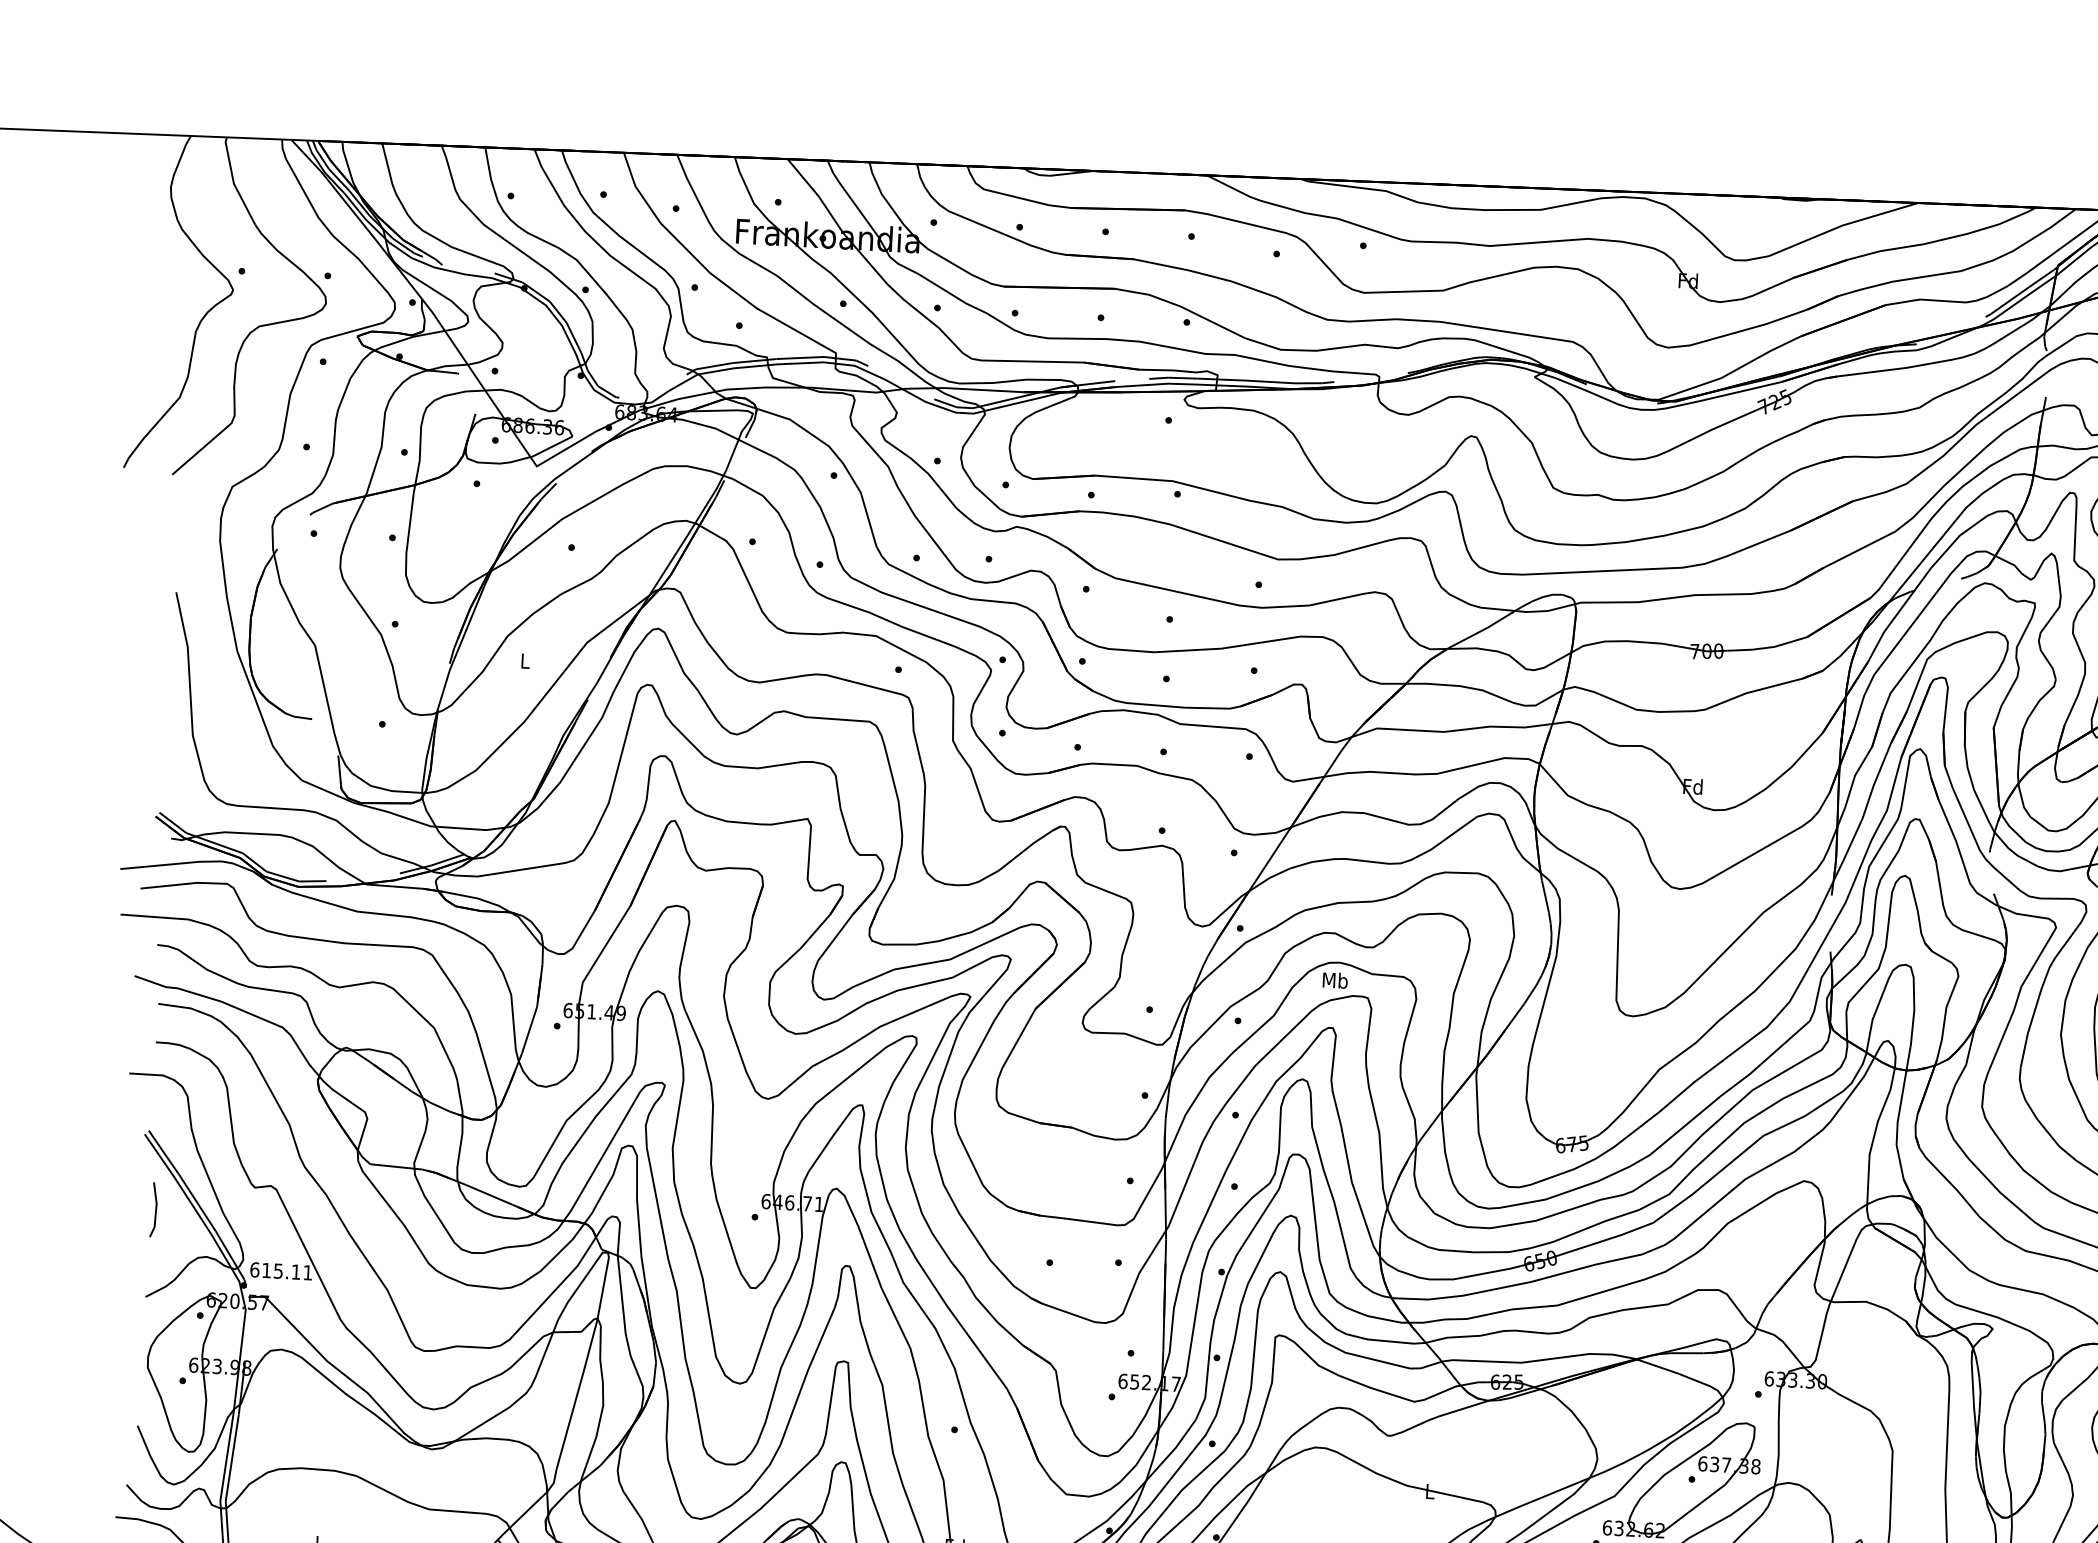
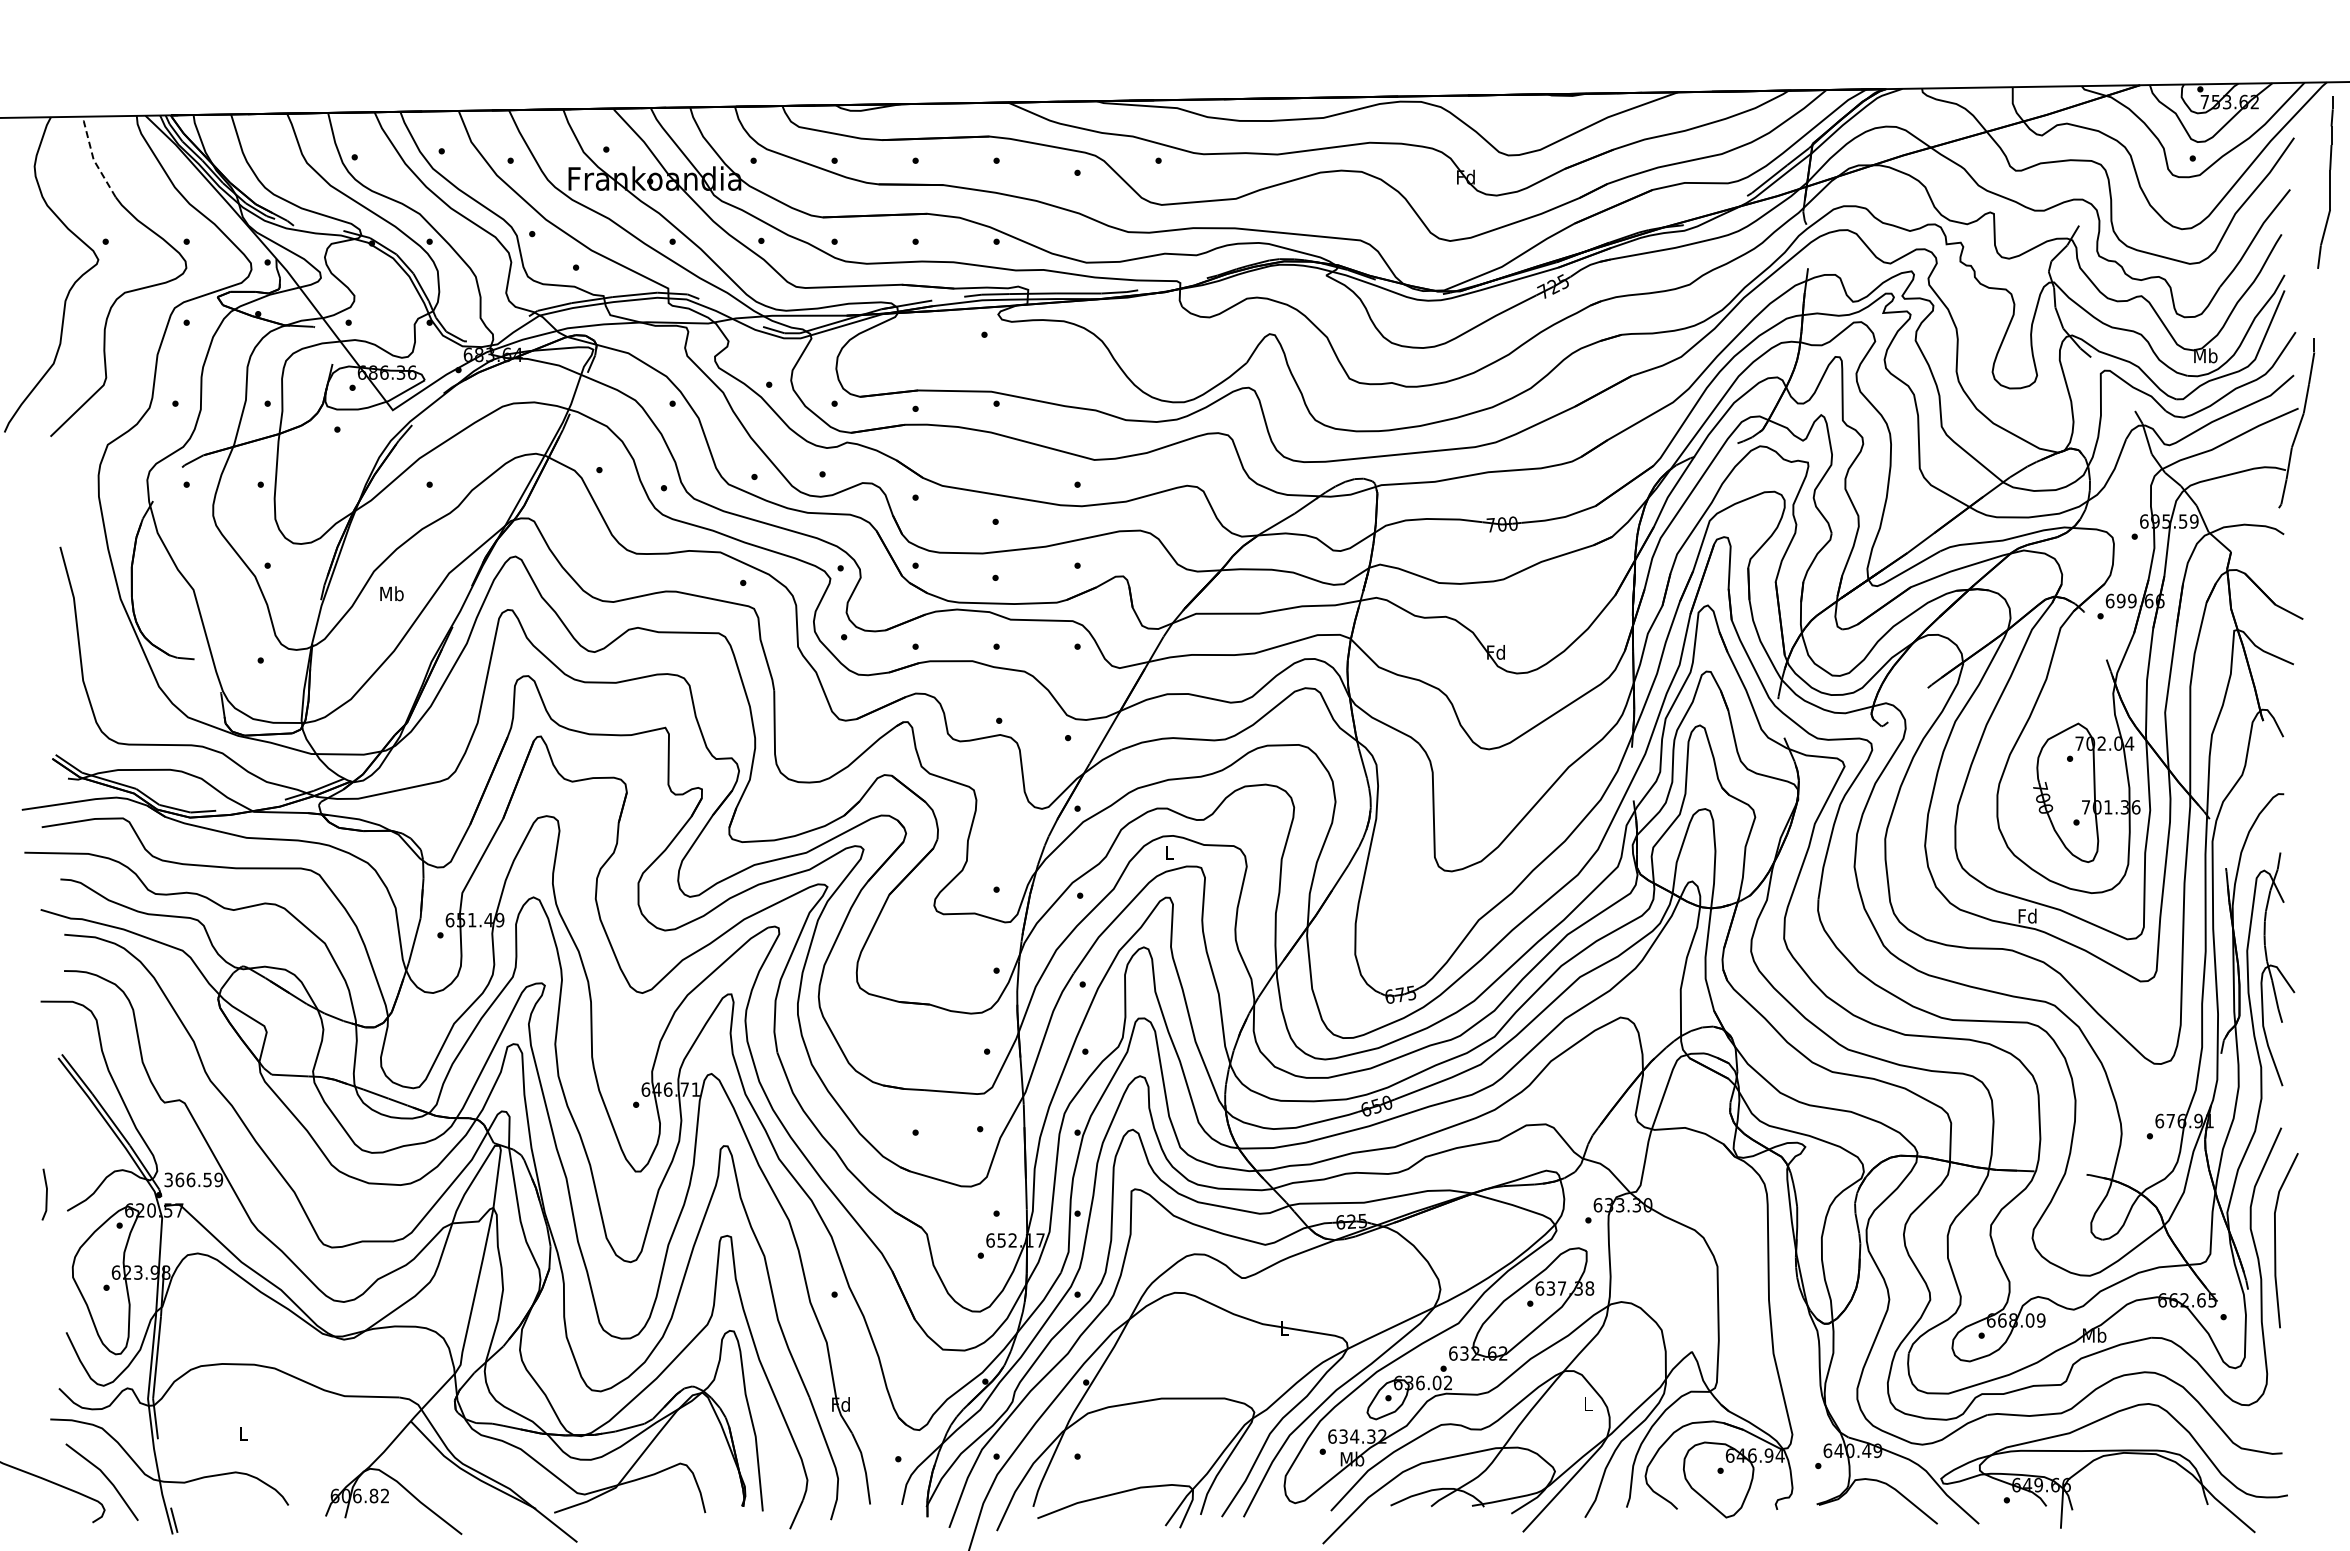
line: (233, 182) -> (93, 158), solid -> dashed
text: (524, 660) -> (391, 593), L -> Mb
text: (1335, 980) -> (1169, 852), Mb -> L
line: (154, 1209) -> (45, 1194), moved
text: (281, 1270) -> (193, 1179), 615.11 -> 366.59

